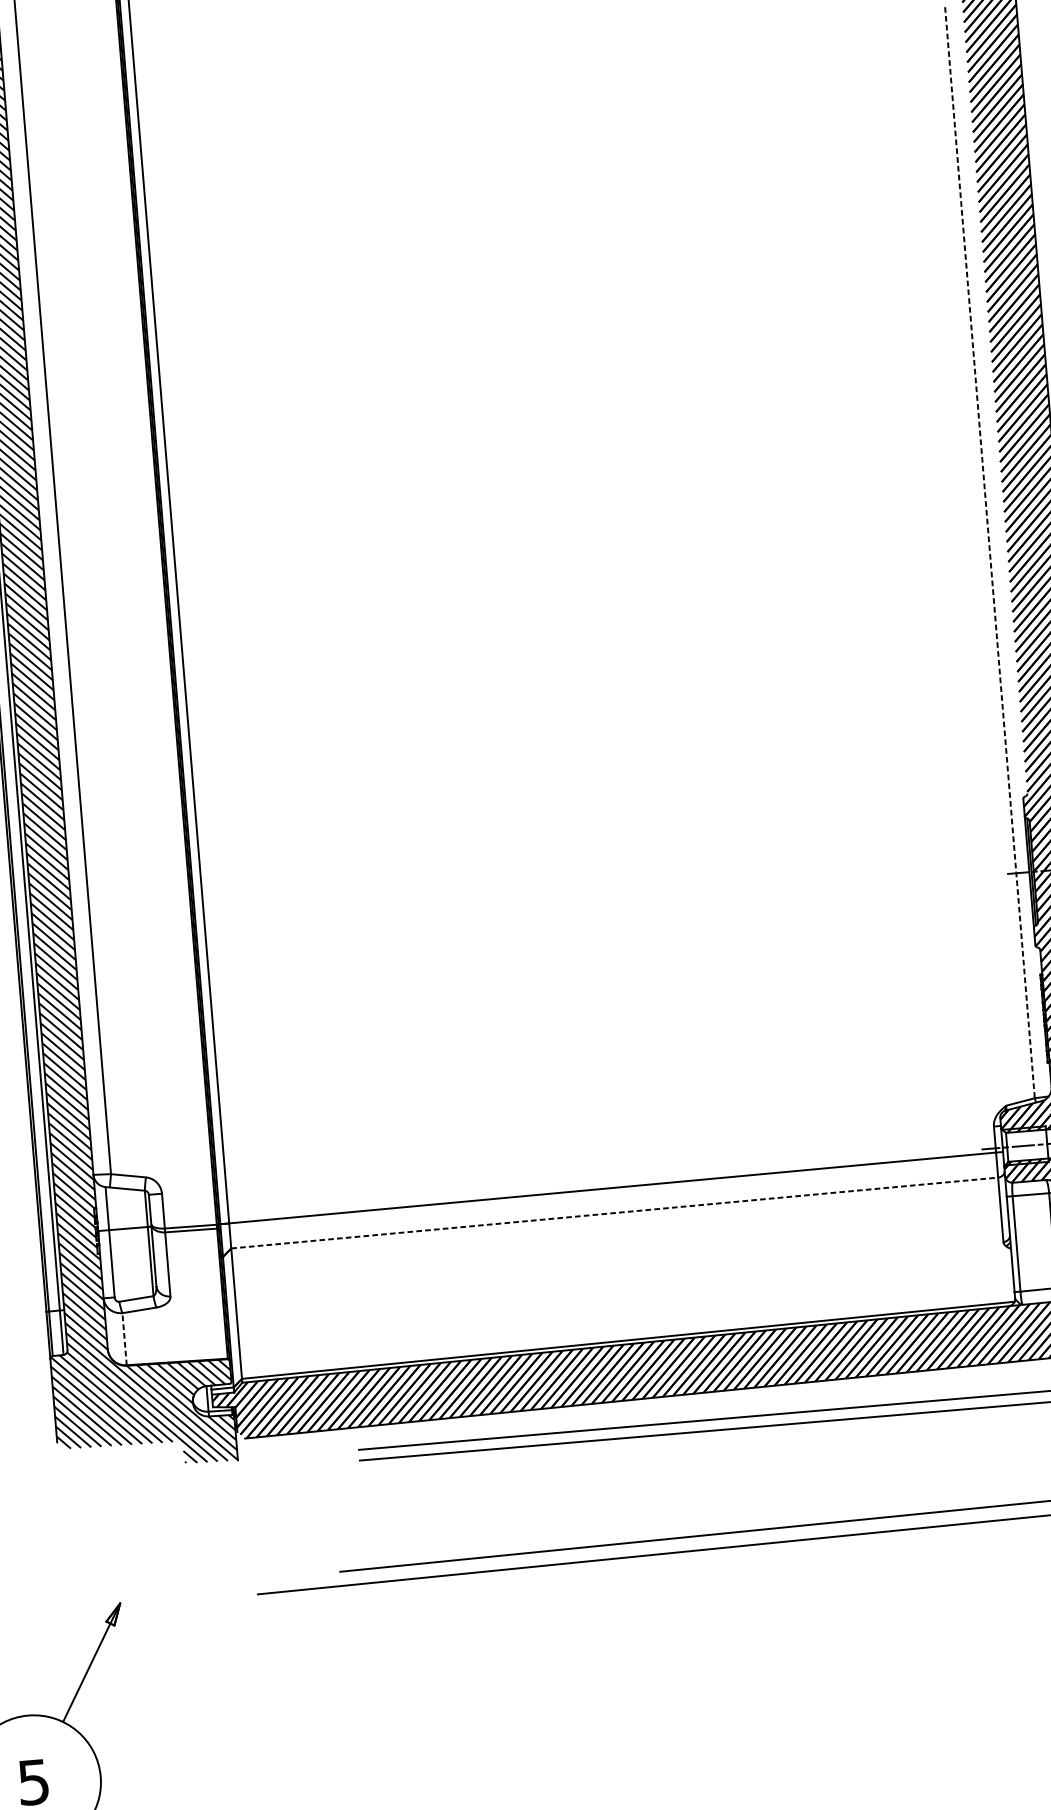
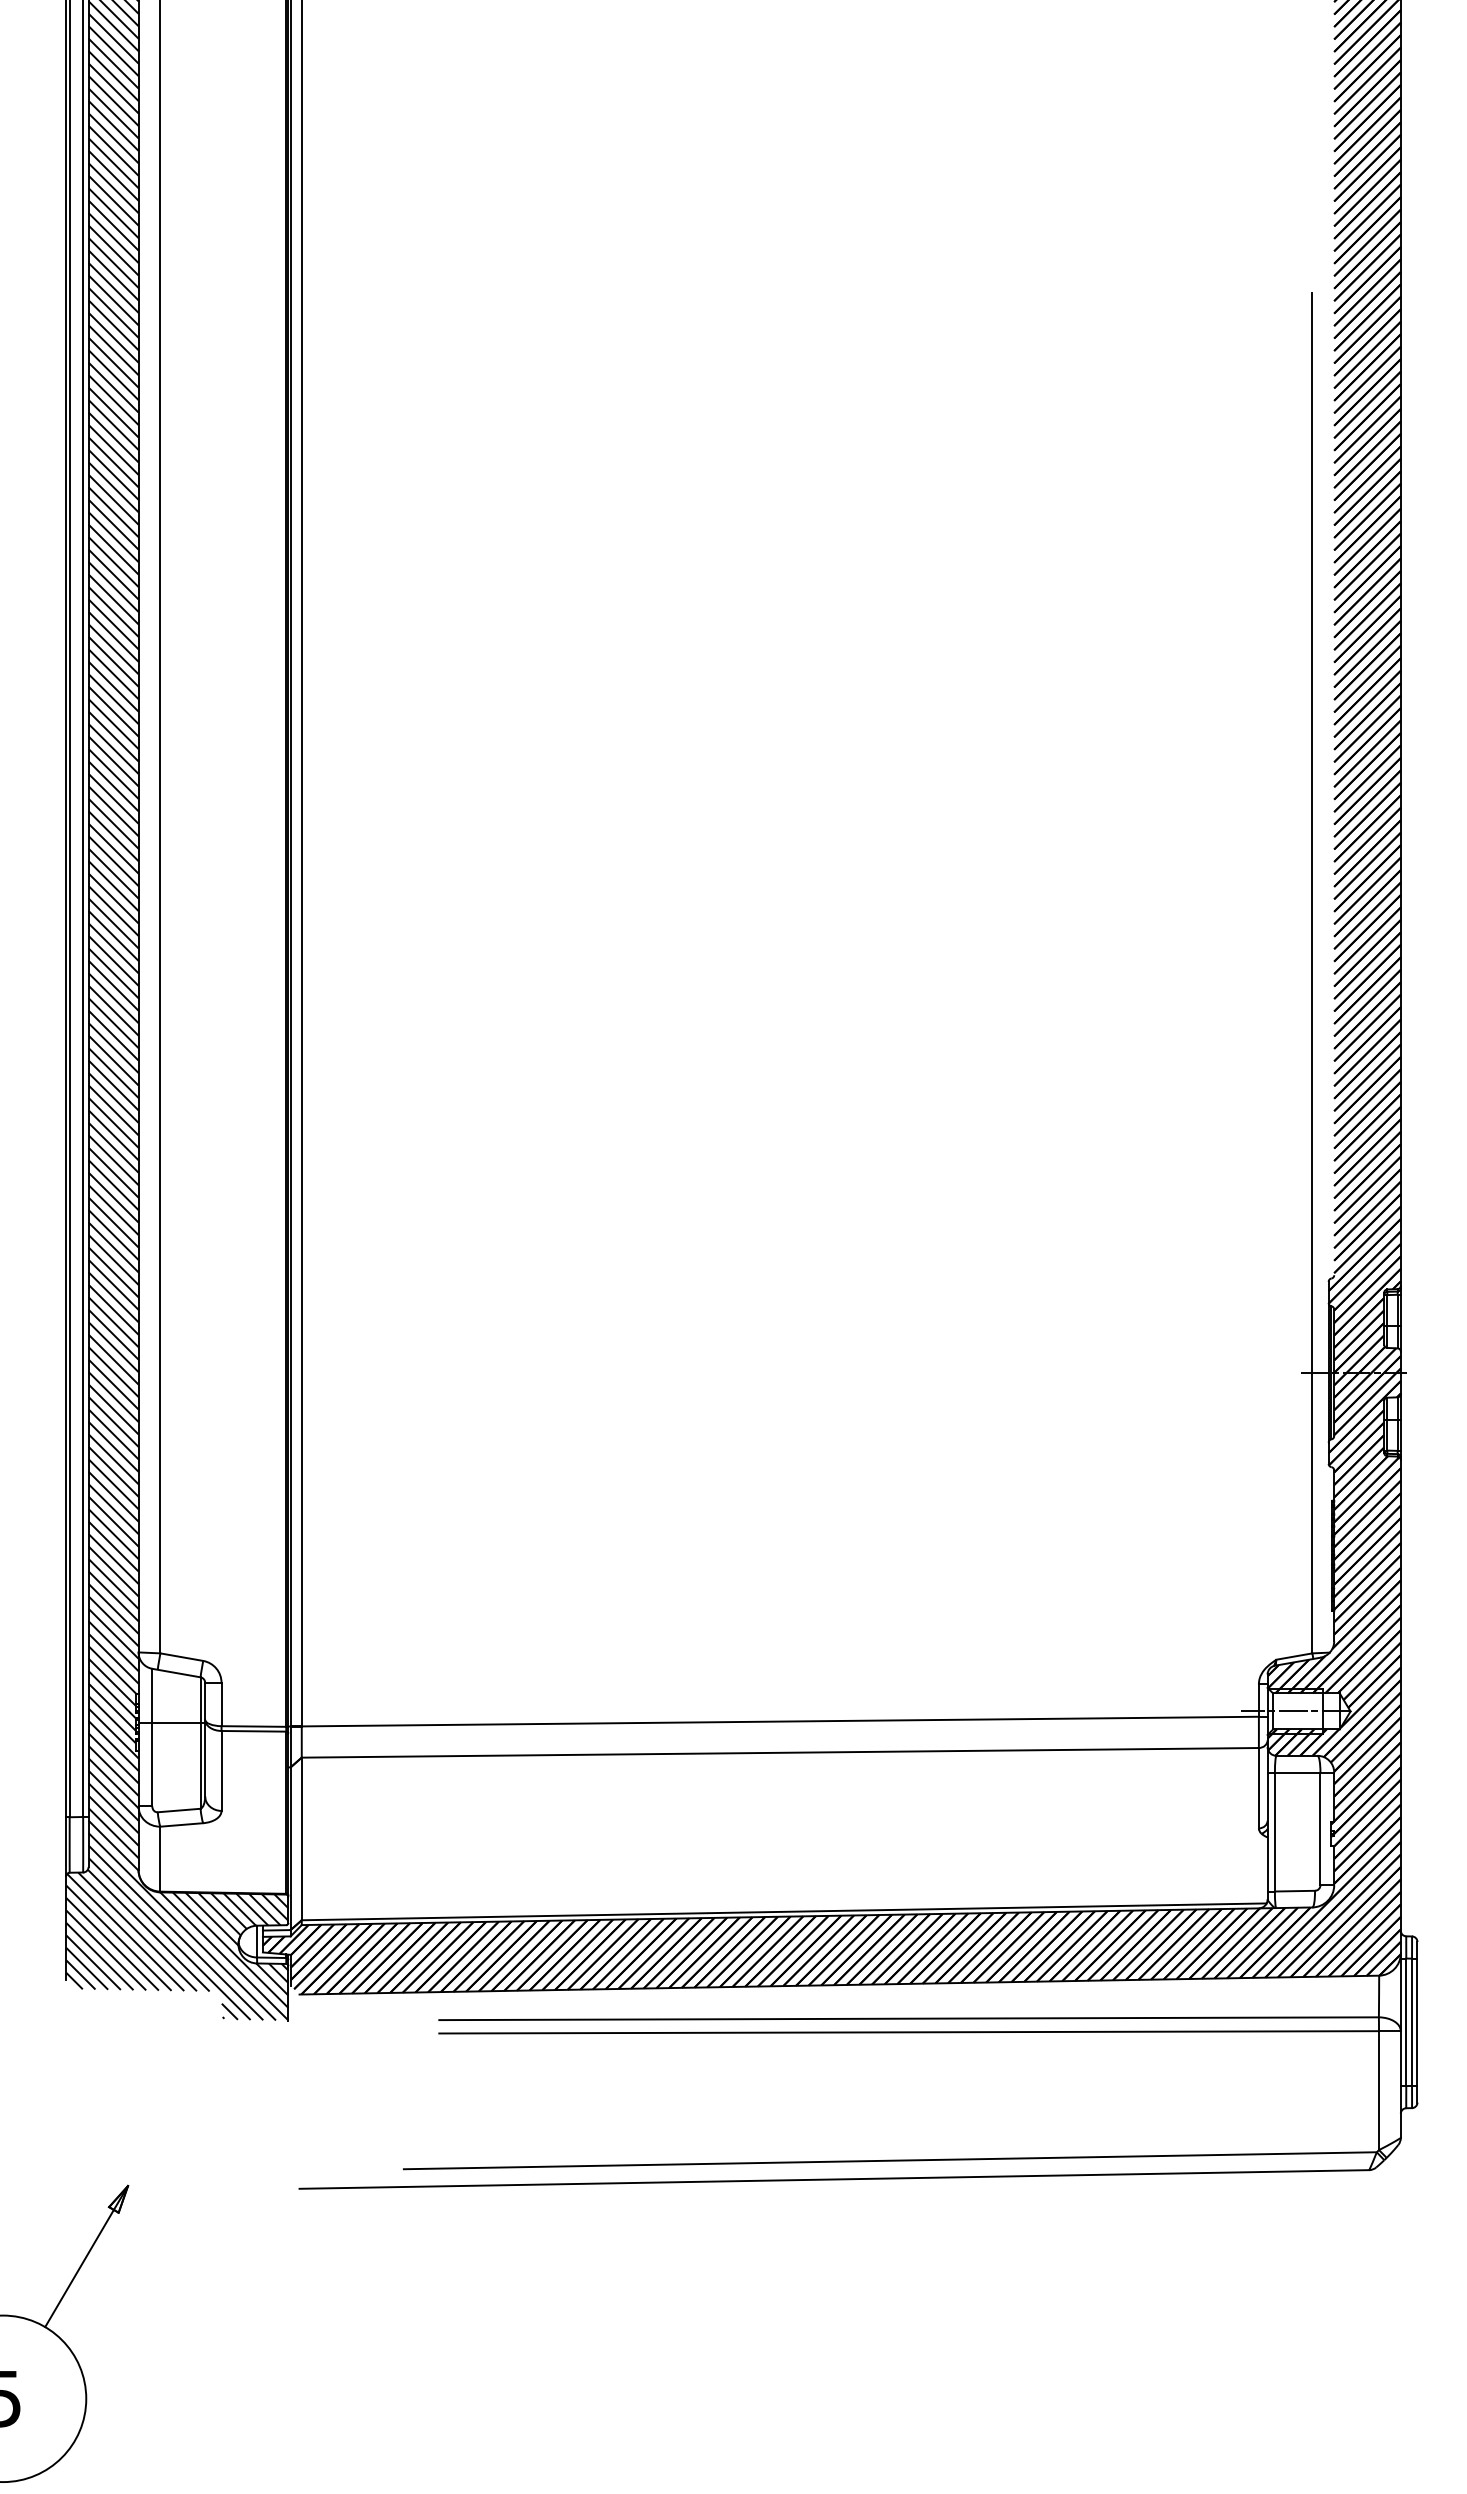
line: (990, 553) -> (1312, 973), dashed -> solid
line: (614, 1212) -> (780, 1752), dashed -> solid
line: (124, 1338) -> (160, 1858), dashed -> solid

